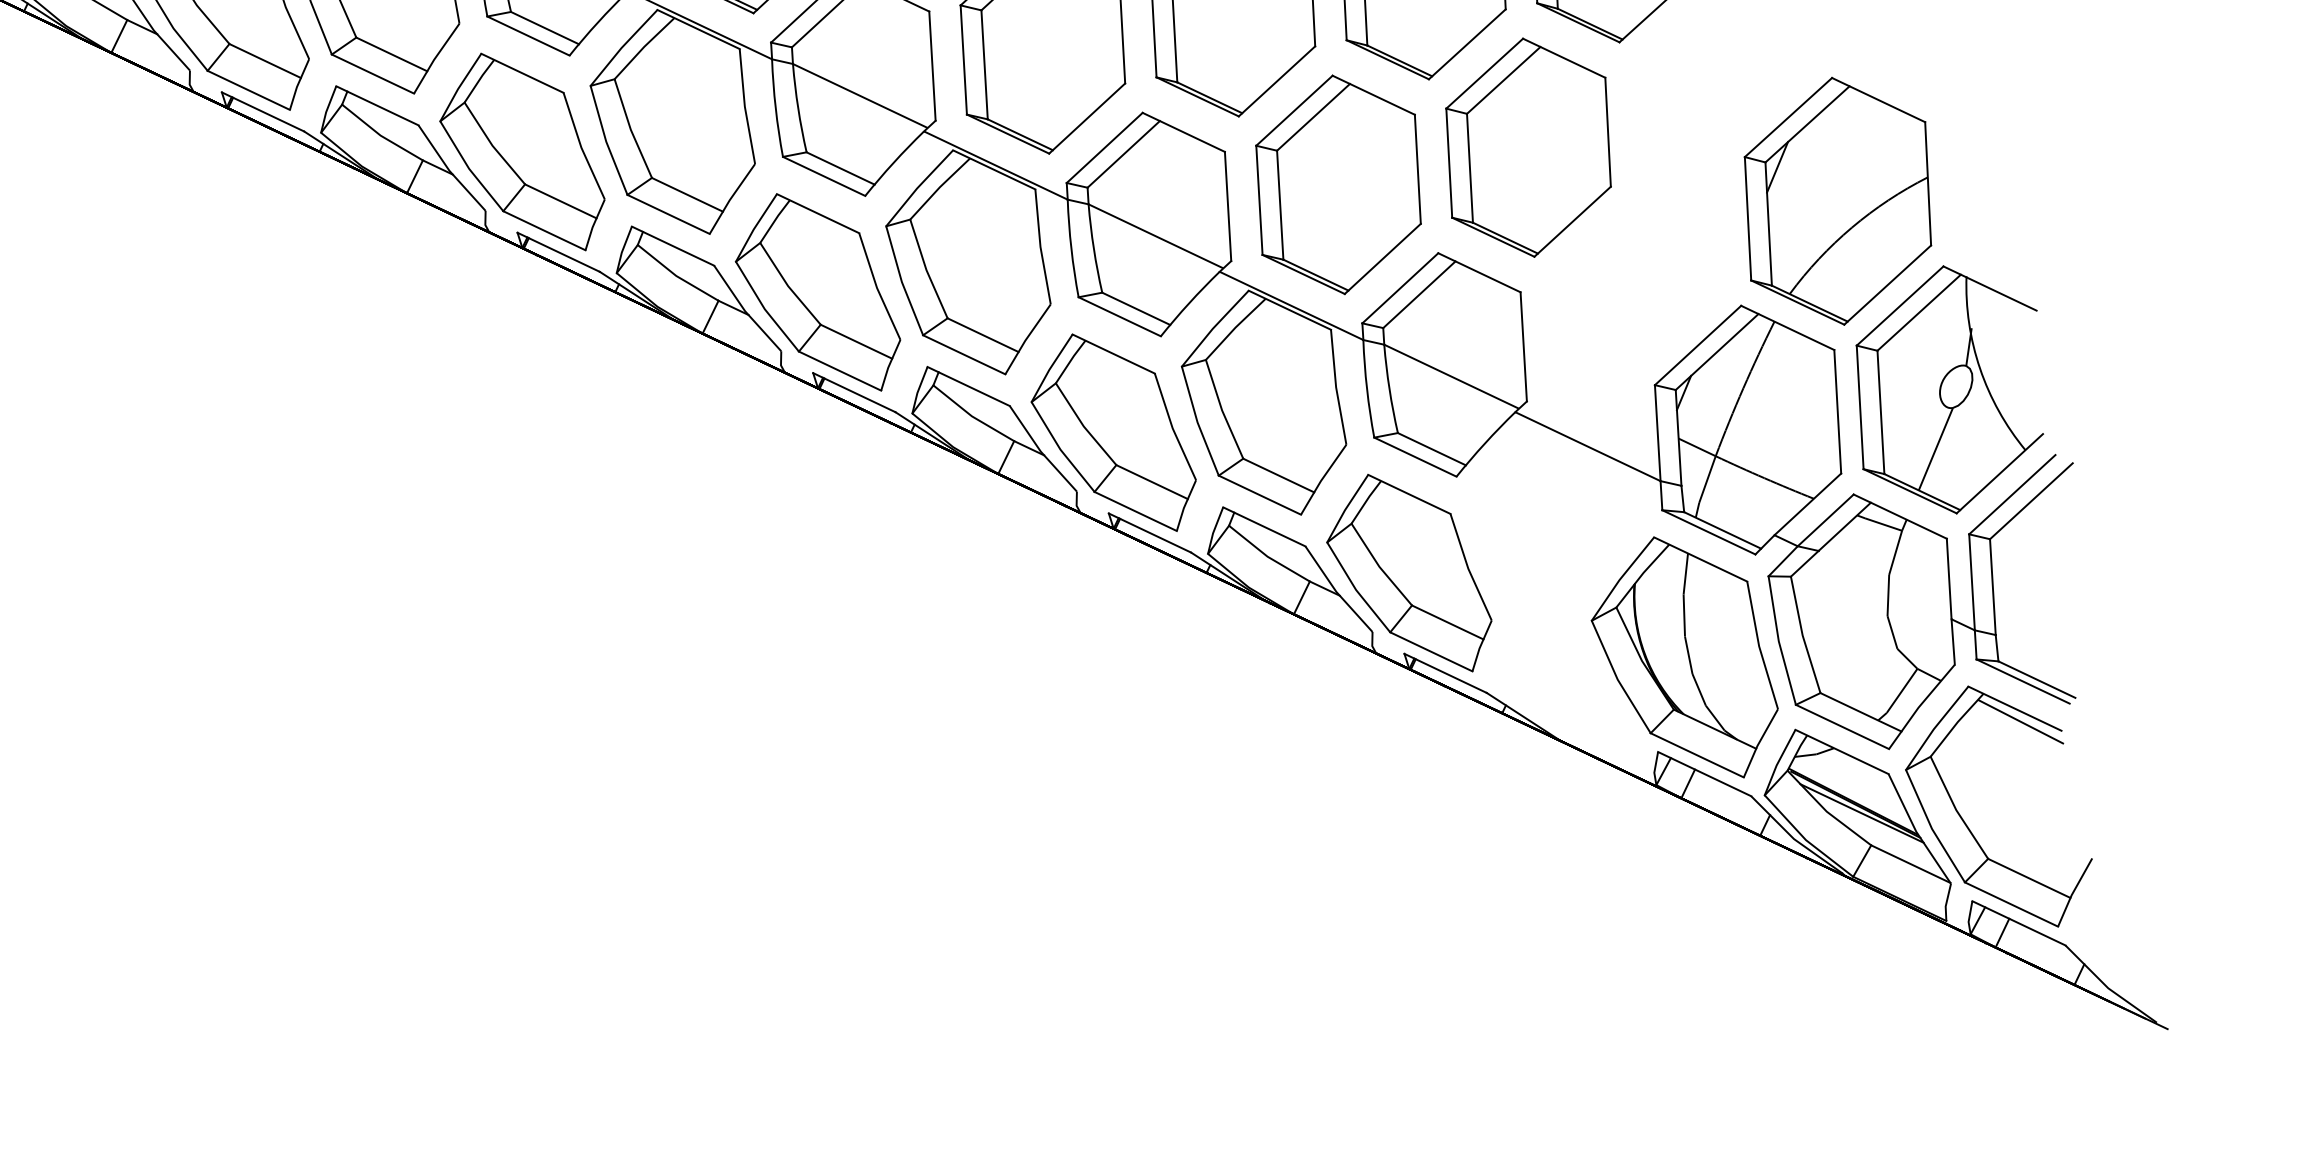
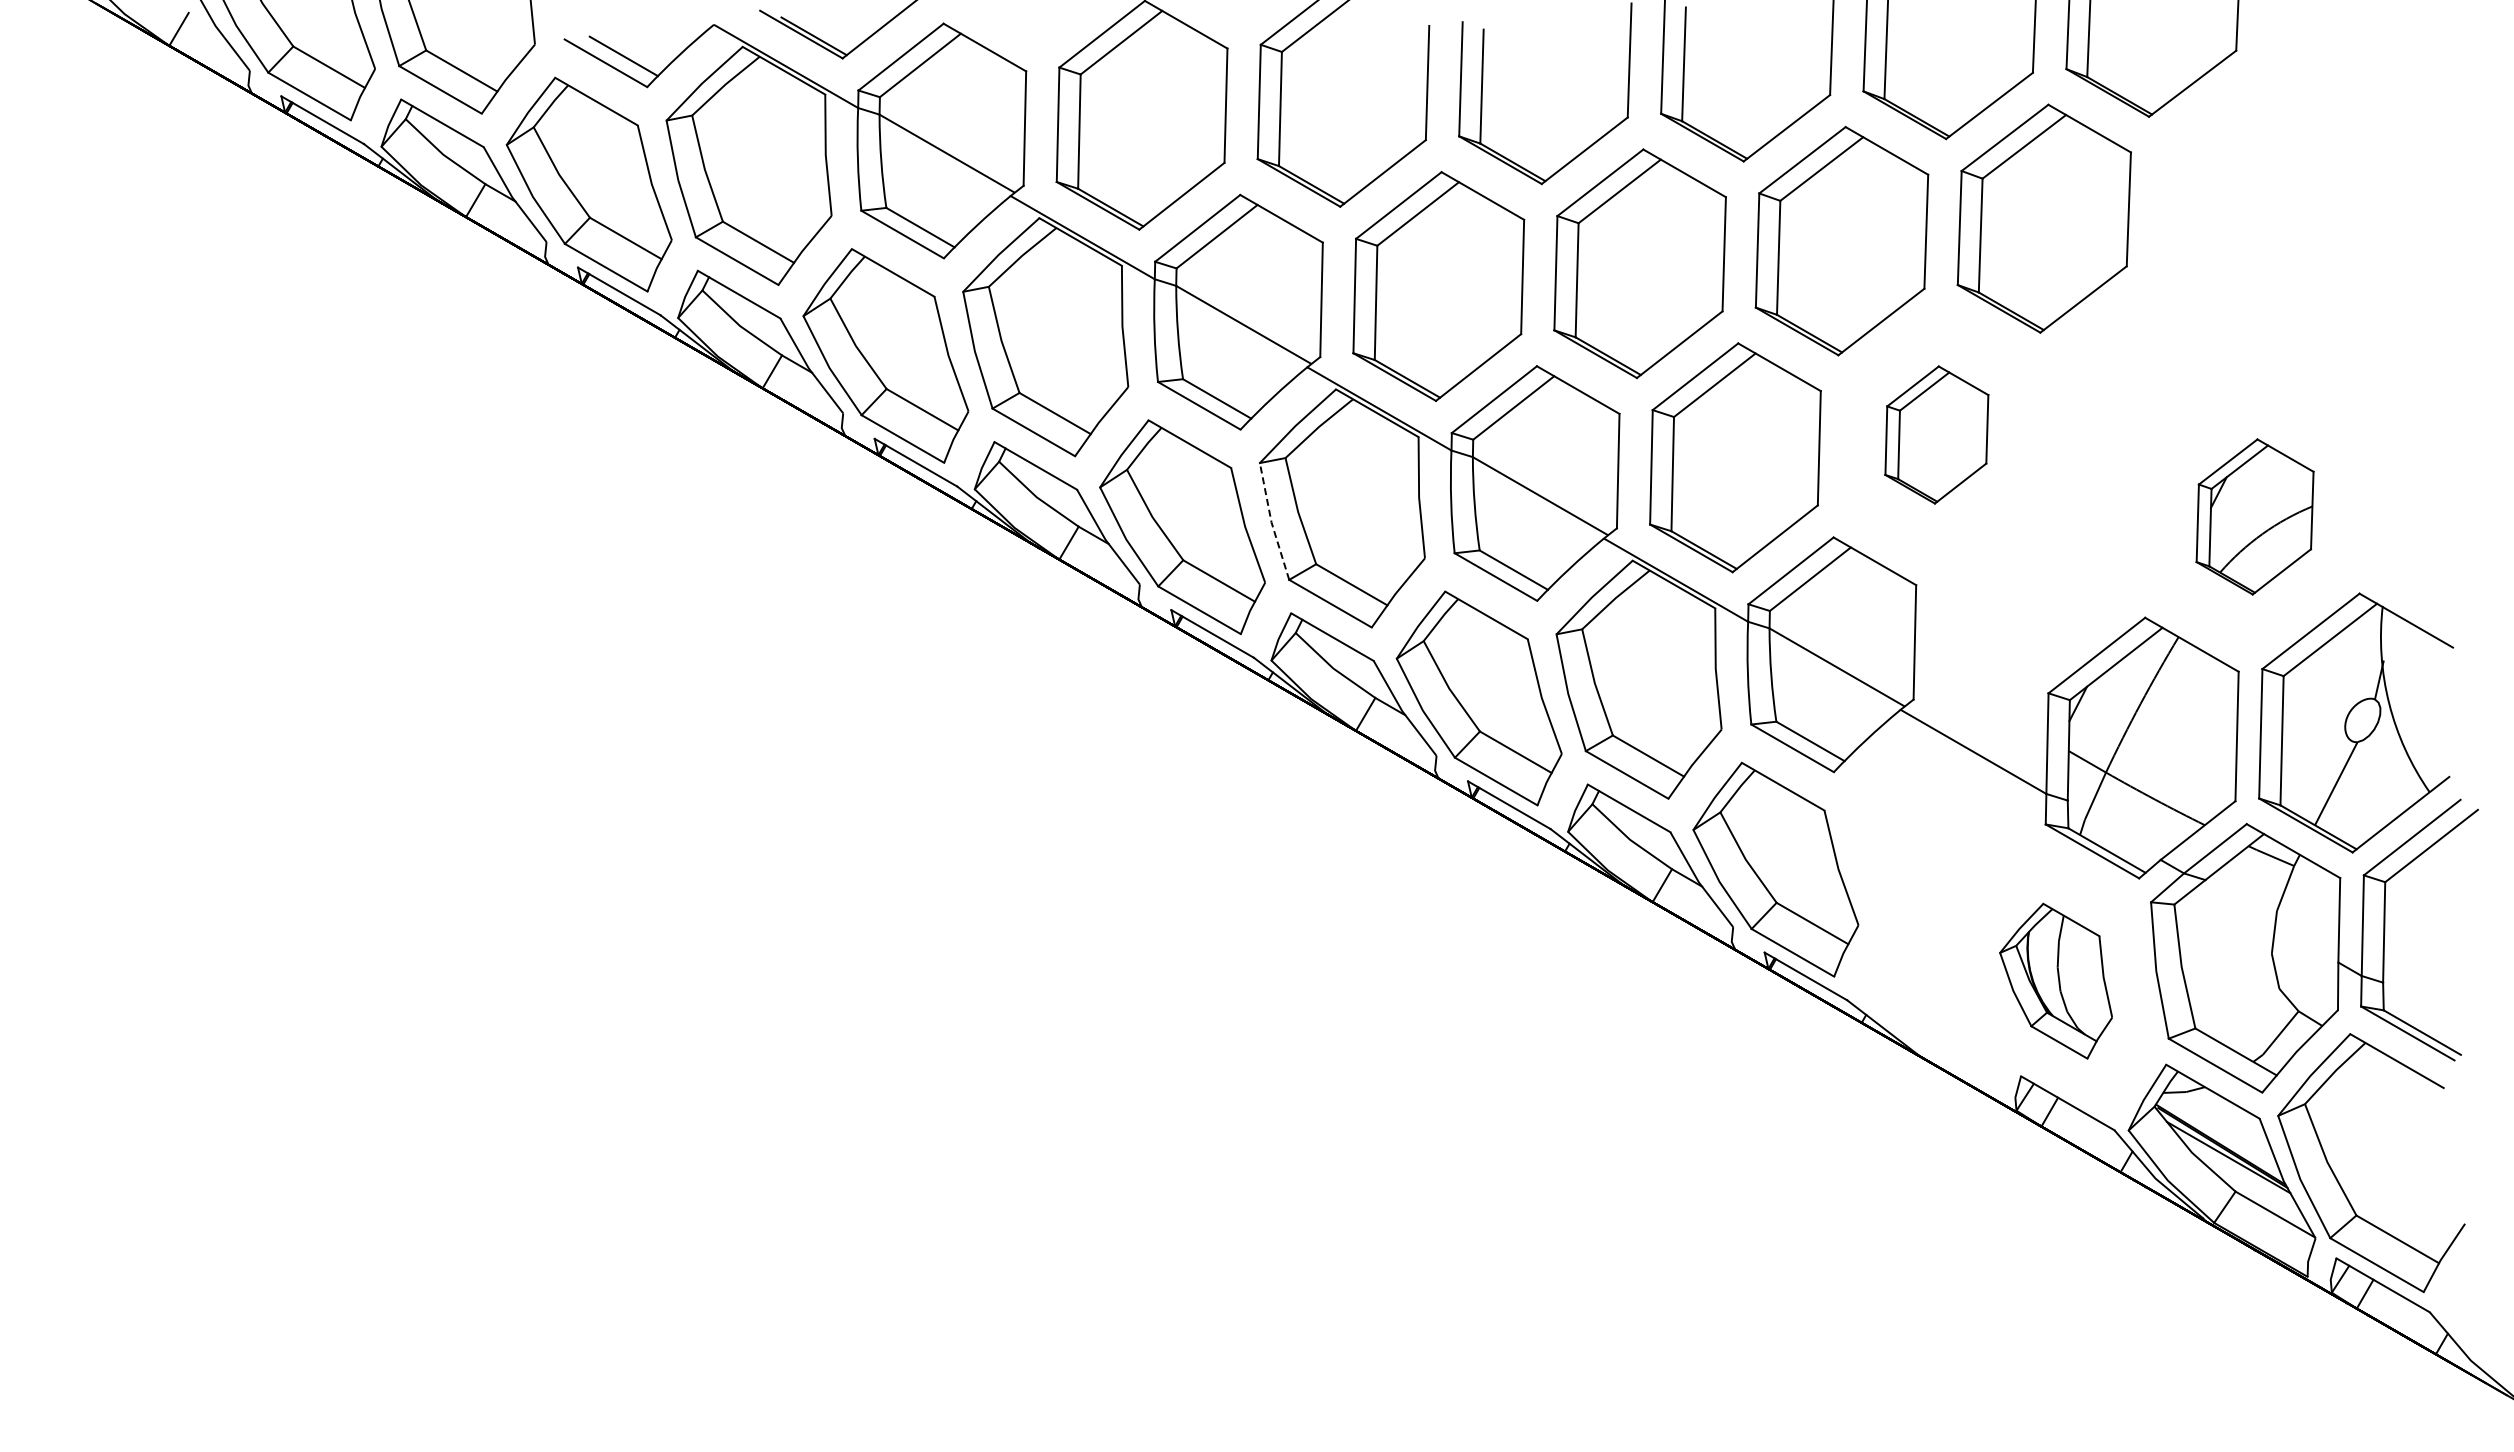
part: (1528, 147) -> (1936, 434), size x0.6
part: (1837, 200) -> (2254, 516), size x0.6
line: (901, 282) -> (1271, 522), solid -> dashed
part: (1683, 659) -> (2055, 981), size x0.6
line: (2021, 721) -> (2402, 1074), removed

